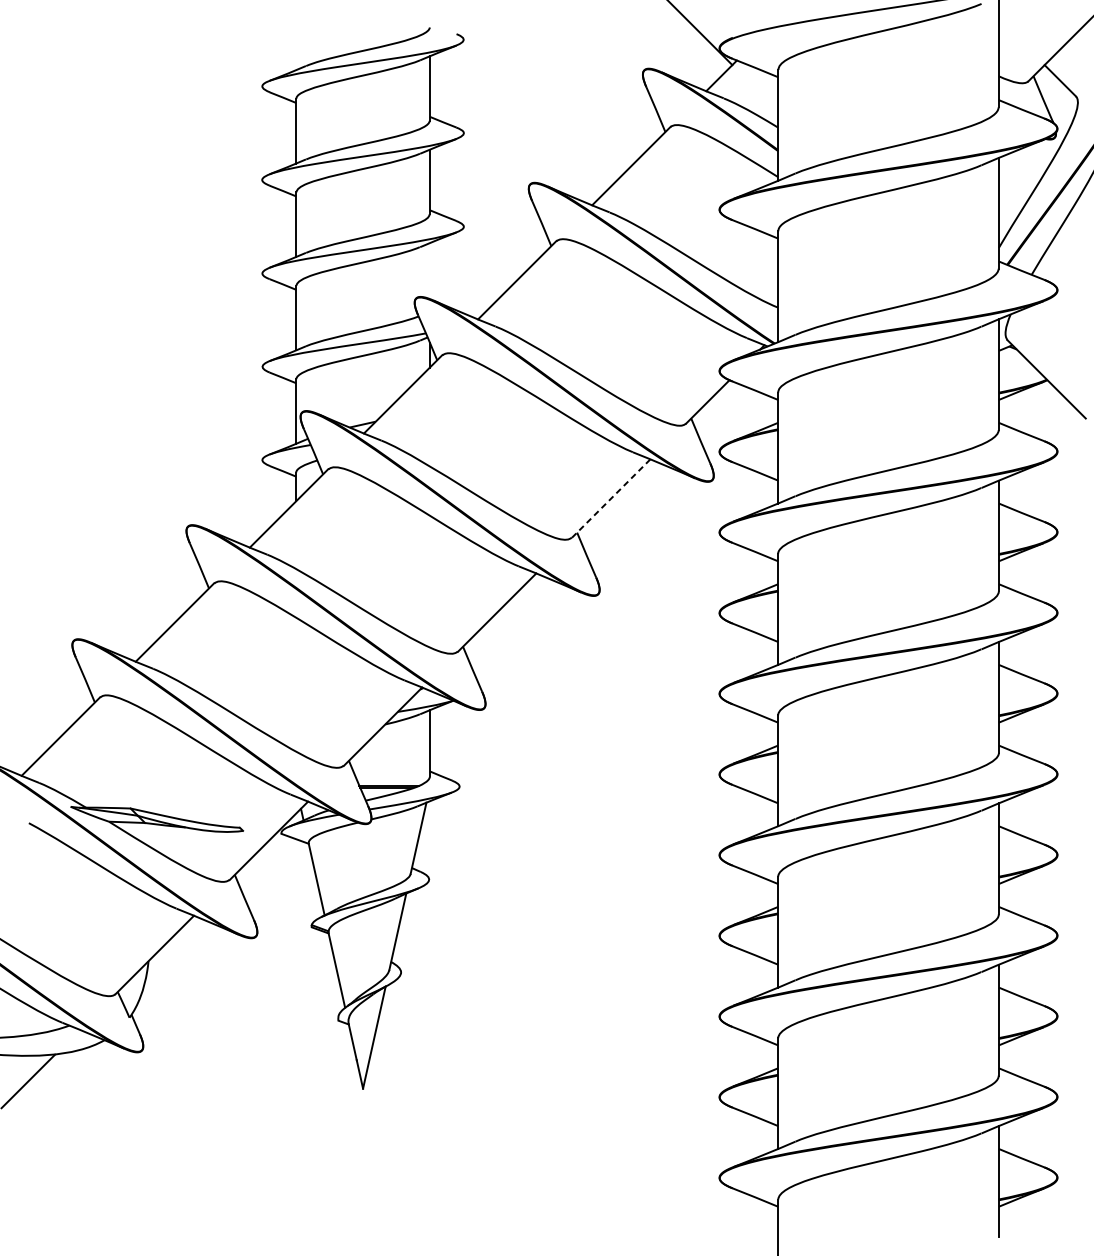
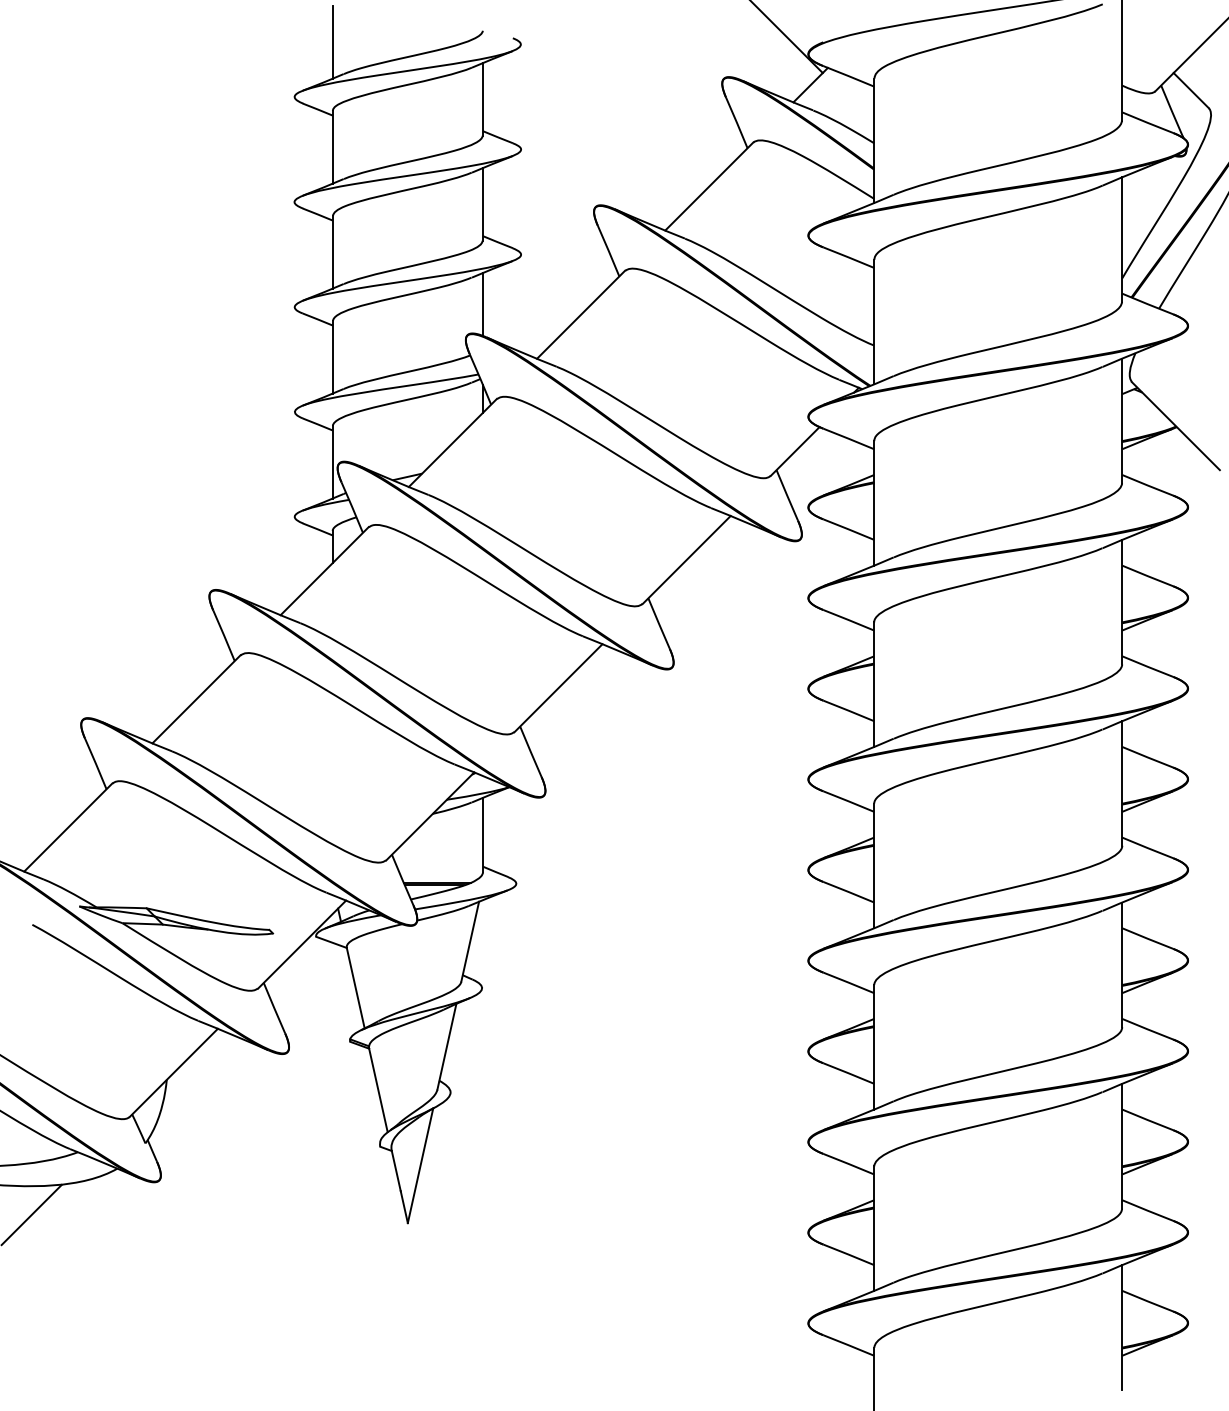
line: (296, 37) -> (332, 42), added
line: (430, 271) -> (483, 304), added
line: (611, 498) -> (686, 560), dashed -> solid

